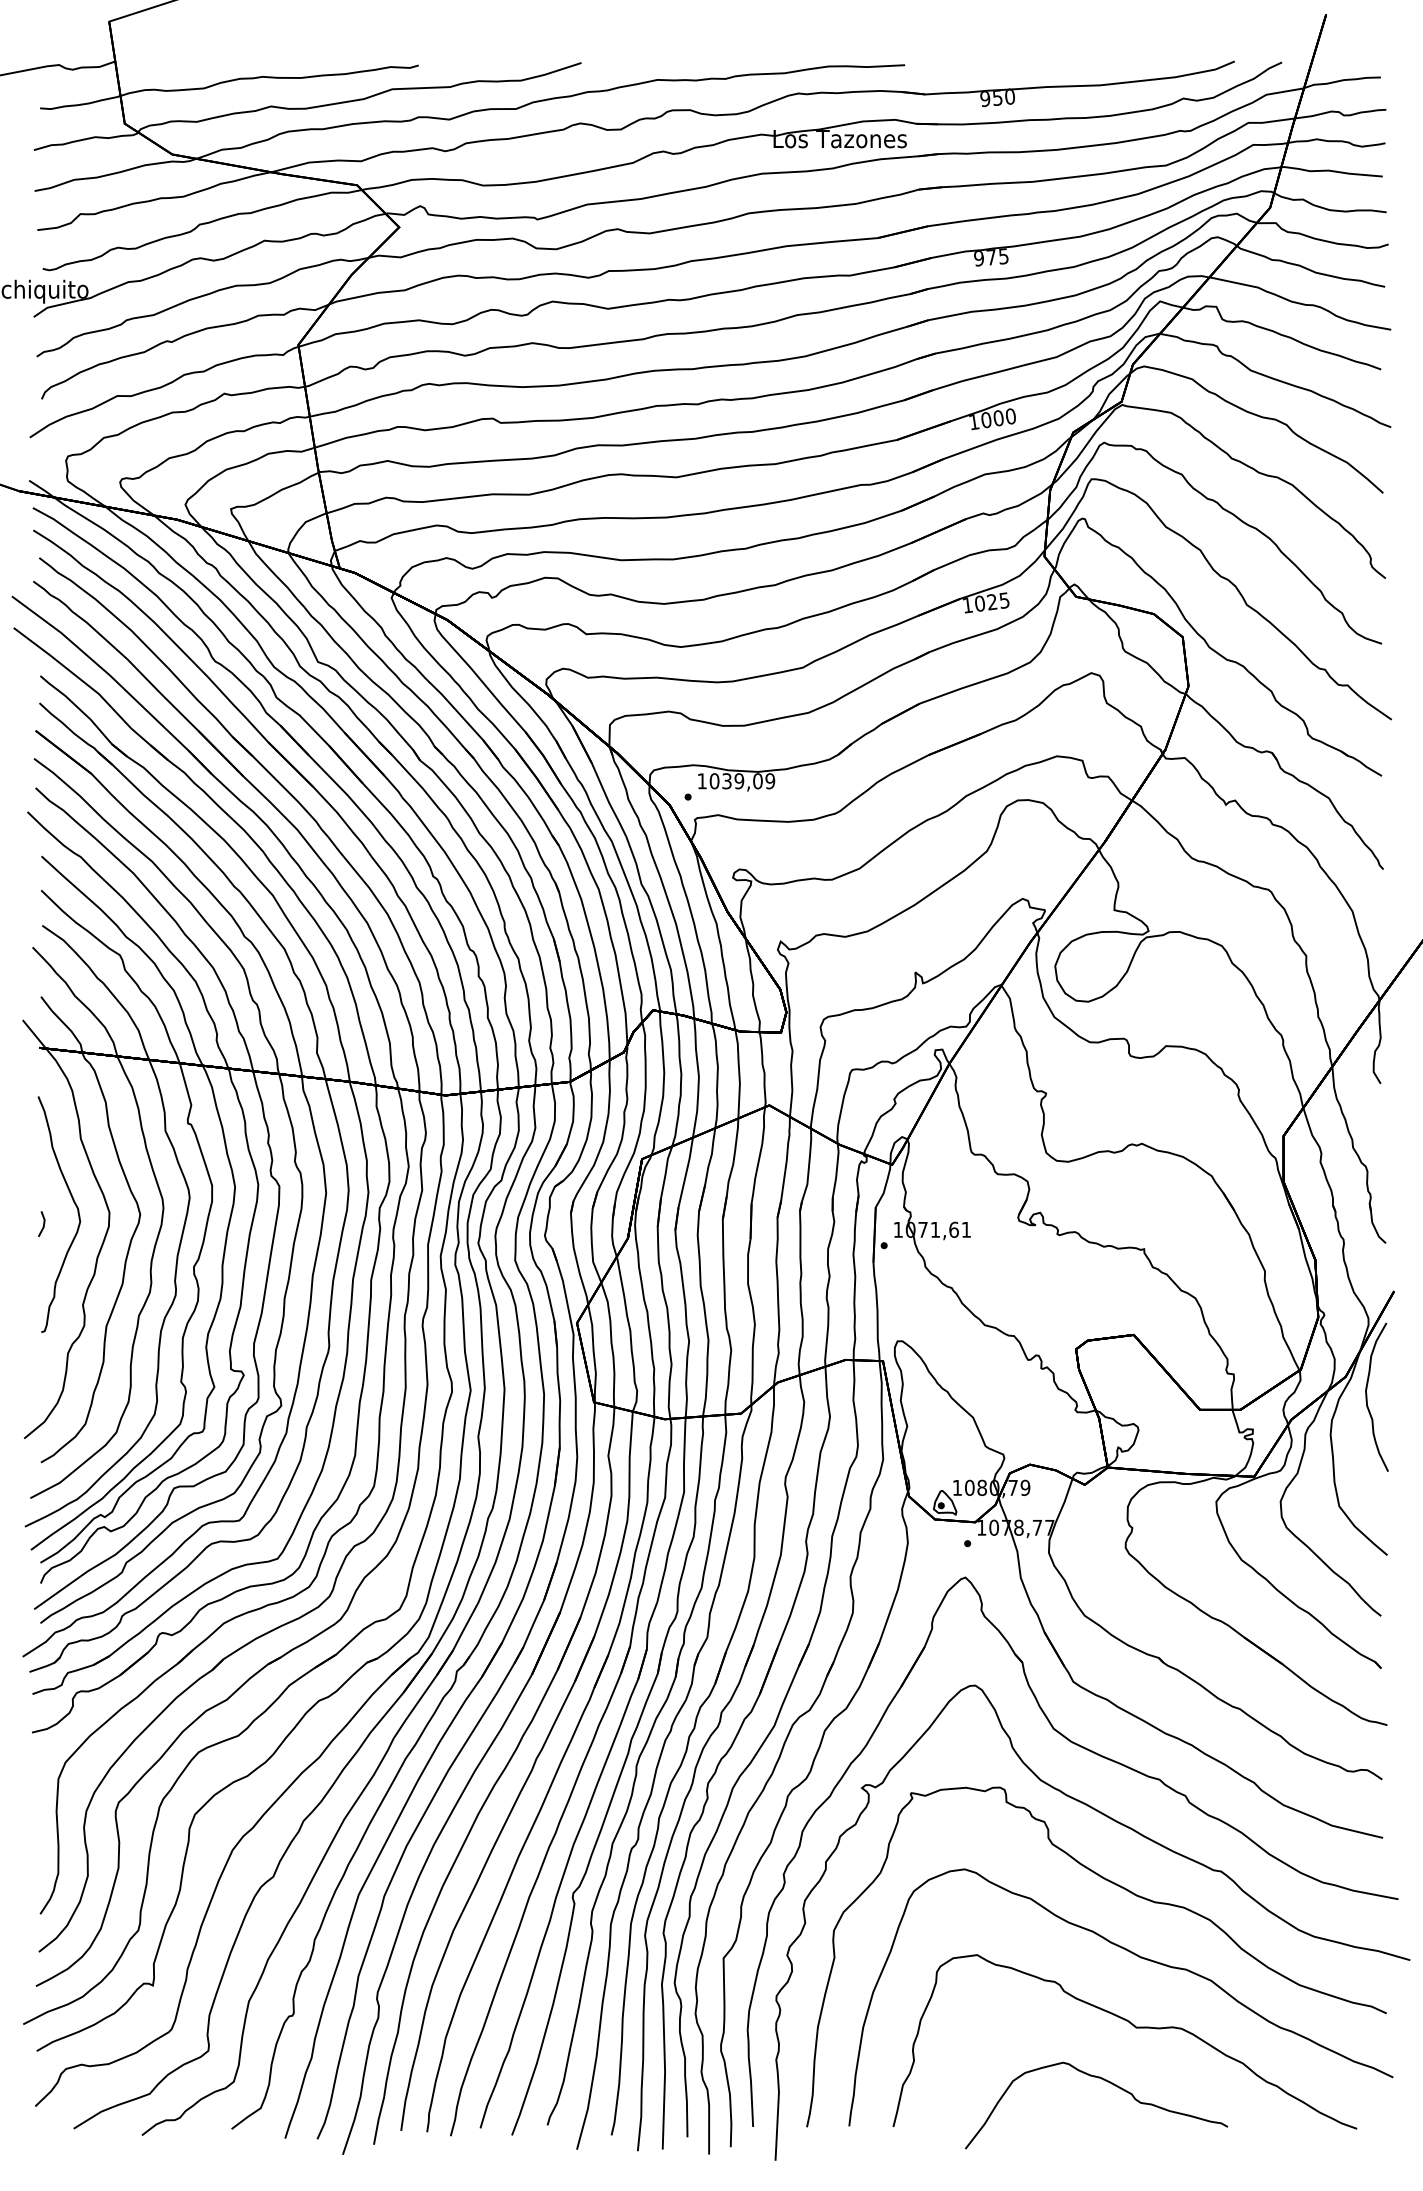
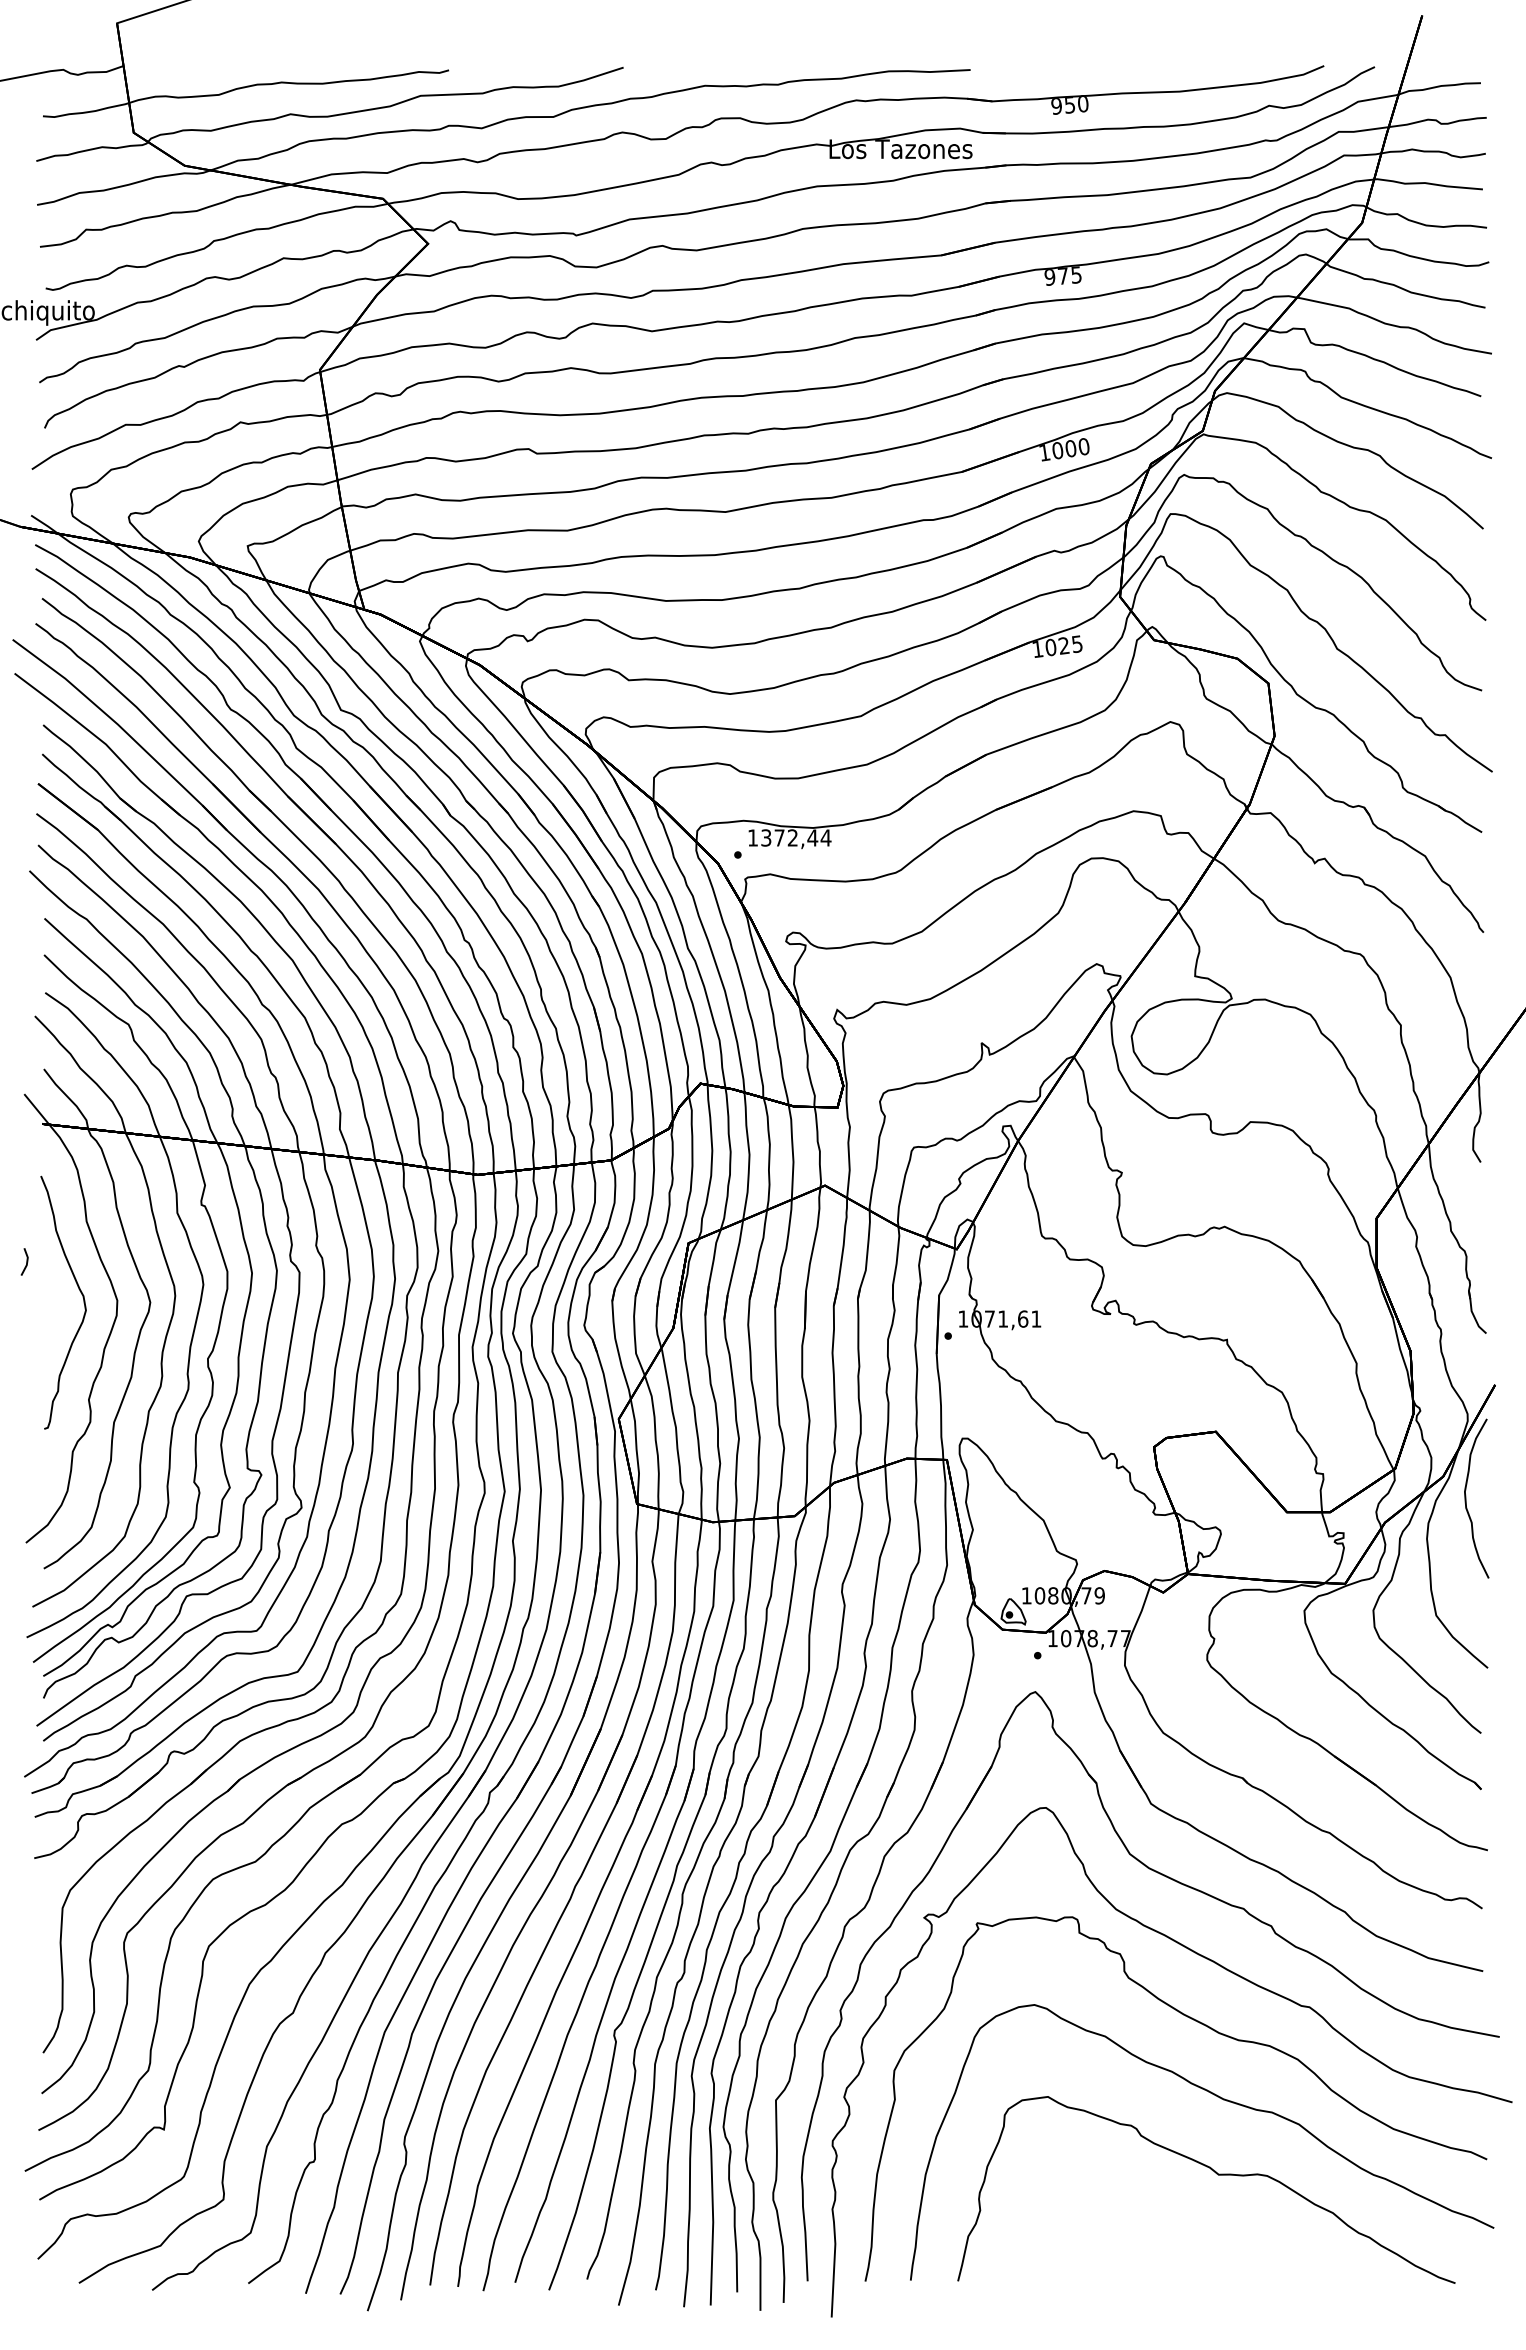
text: (742, 780) -> (796, 837), 1039,09 -> 1372,44
line: (43, 1223) -> (26, 1261), moved
curve: (1103, 2080) -> (1183, 2231), removed

